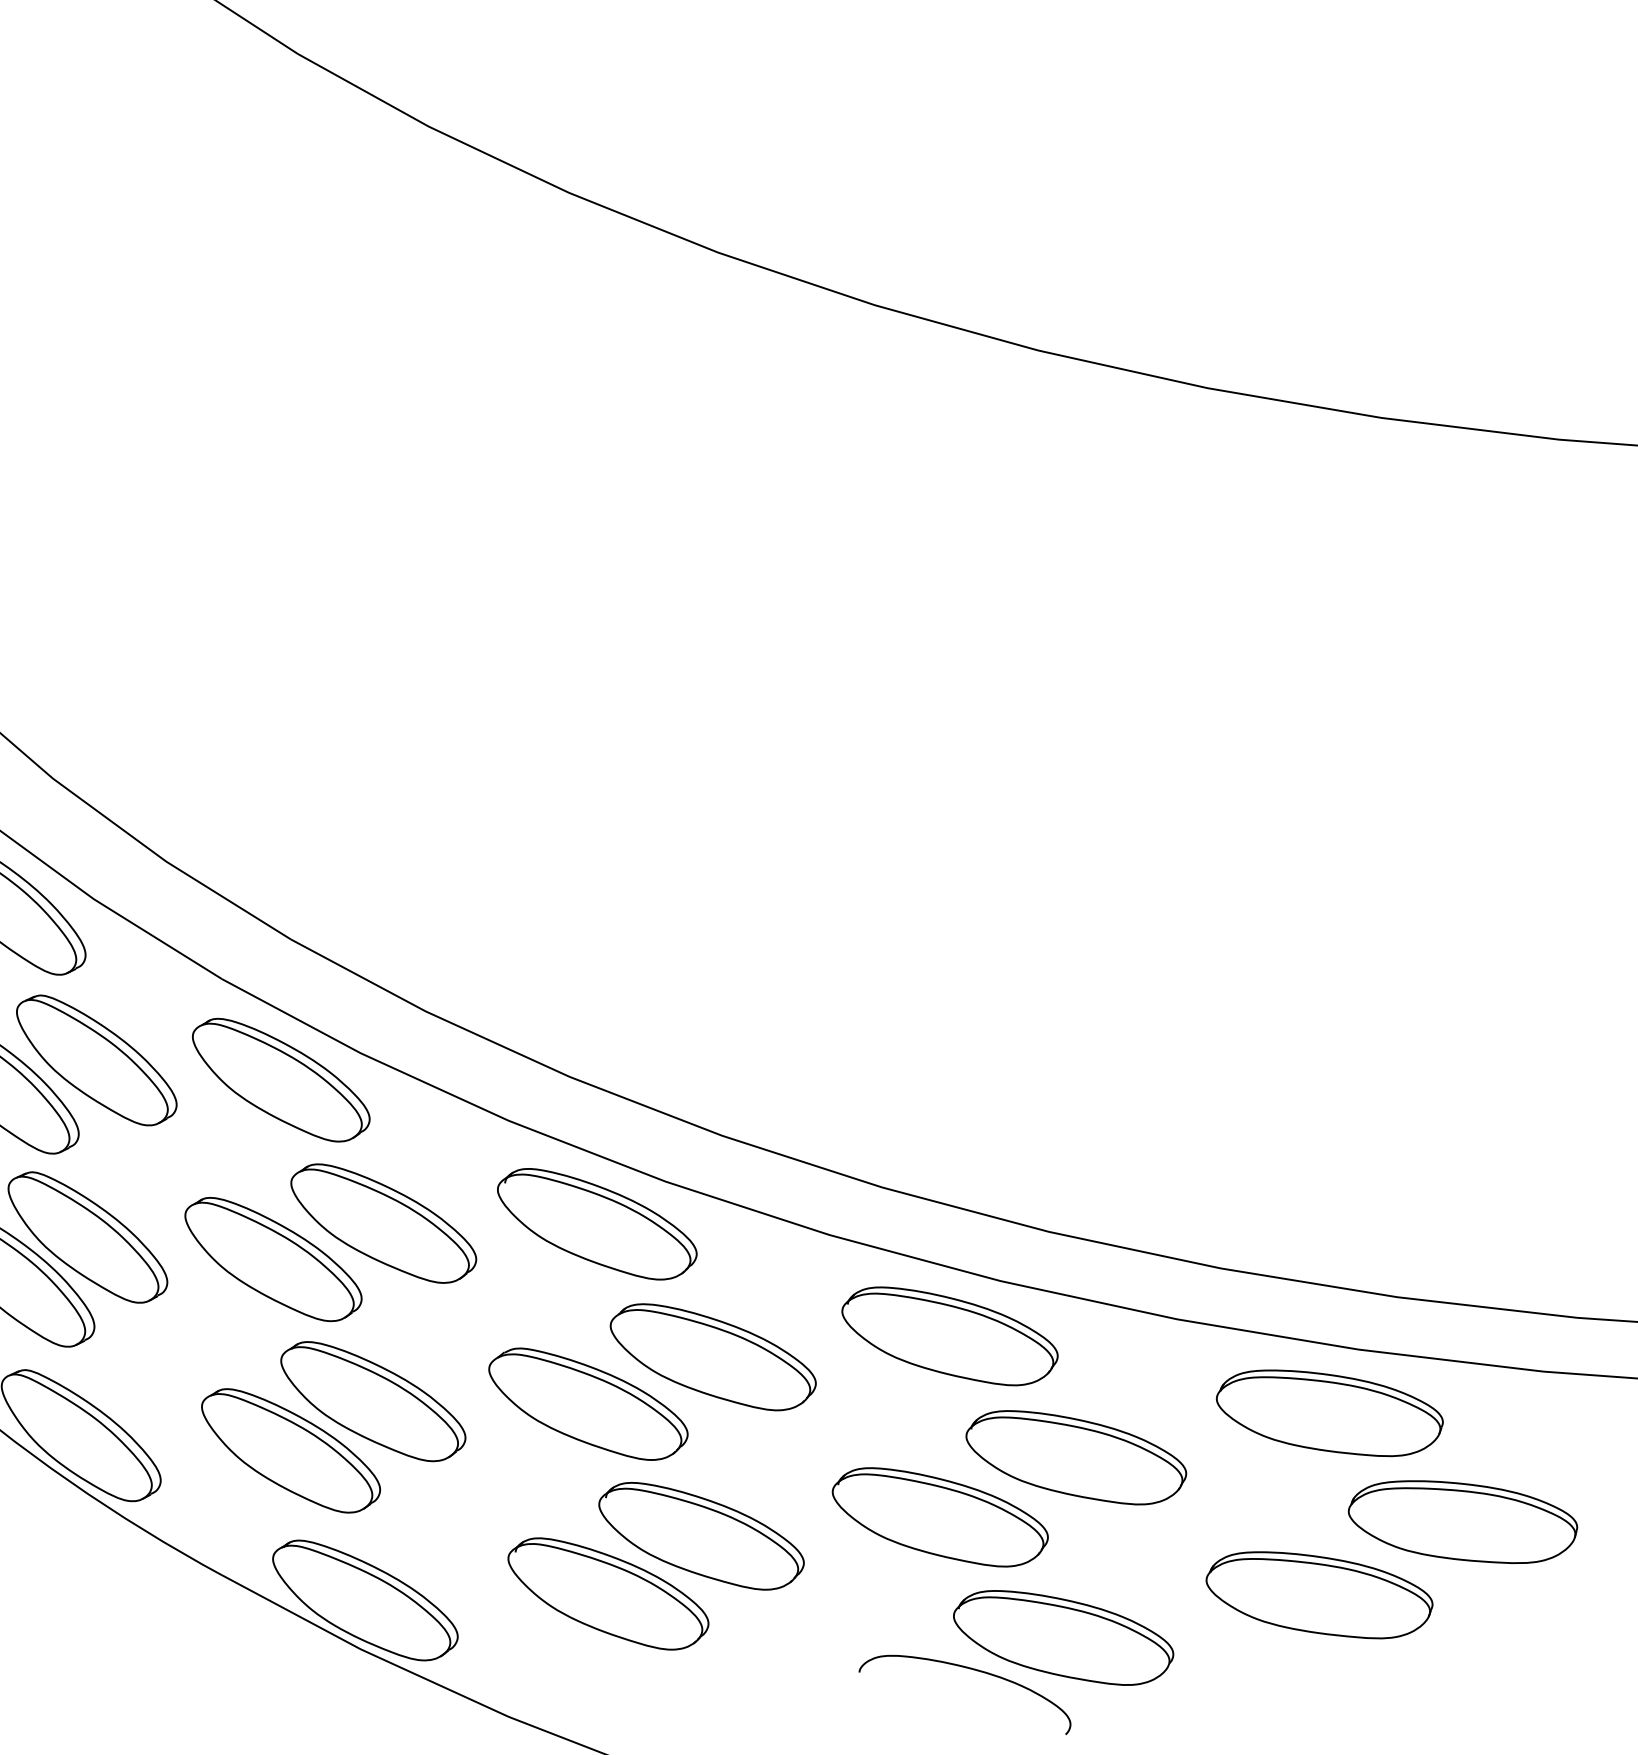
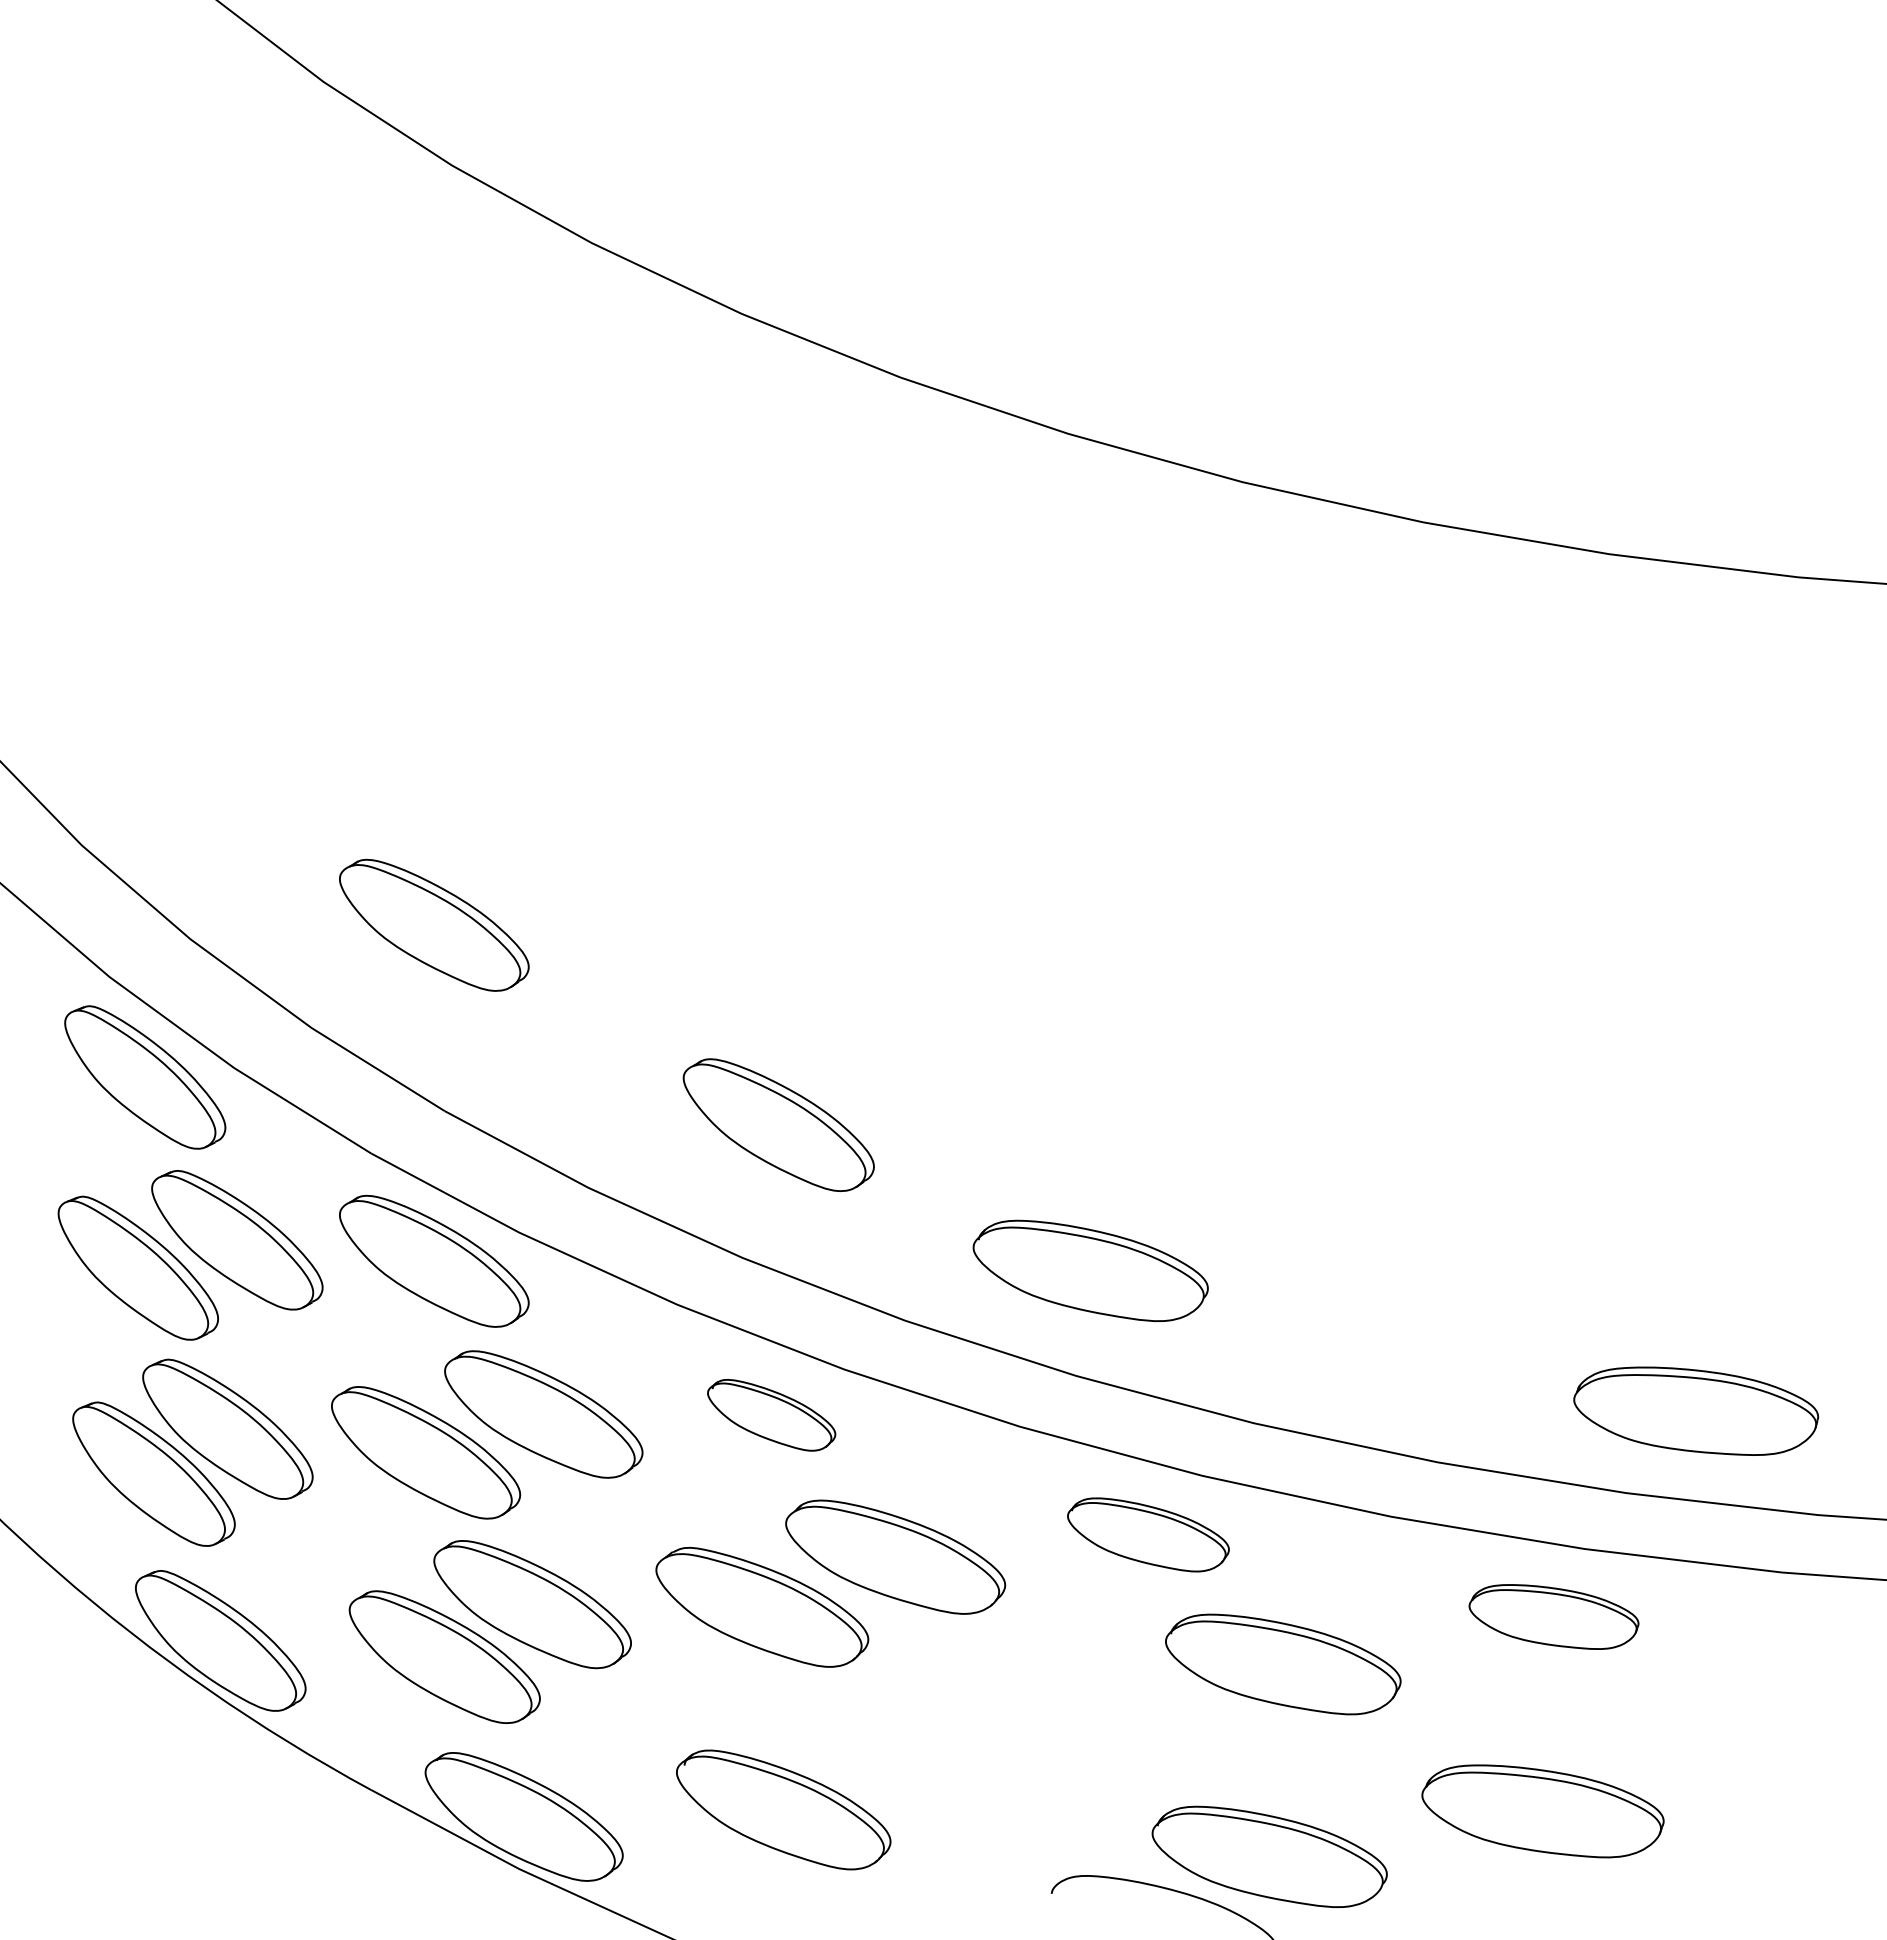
part: (281, 764) -> (434, 924), added
part: (603, 952) -> (778, 1125), added
part: (895, 1088) -> (1090, 1270), added
part: (597, 1224) -> (771, 1415), size x0.6
part: (950, 1336) -> (1148, 1534), size x0.7
part: (1329, 1412) -> (1553, 1616), size x0.7
part: (939, 1516) -> (1137, 1727), removed
part: (1463, 1521) -> (1696, 1410), moved
part: (701, 1536) -> (883, 1748), removed

